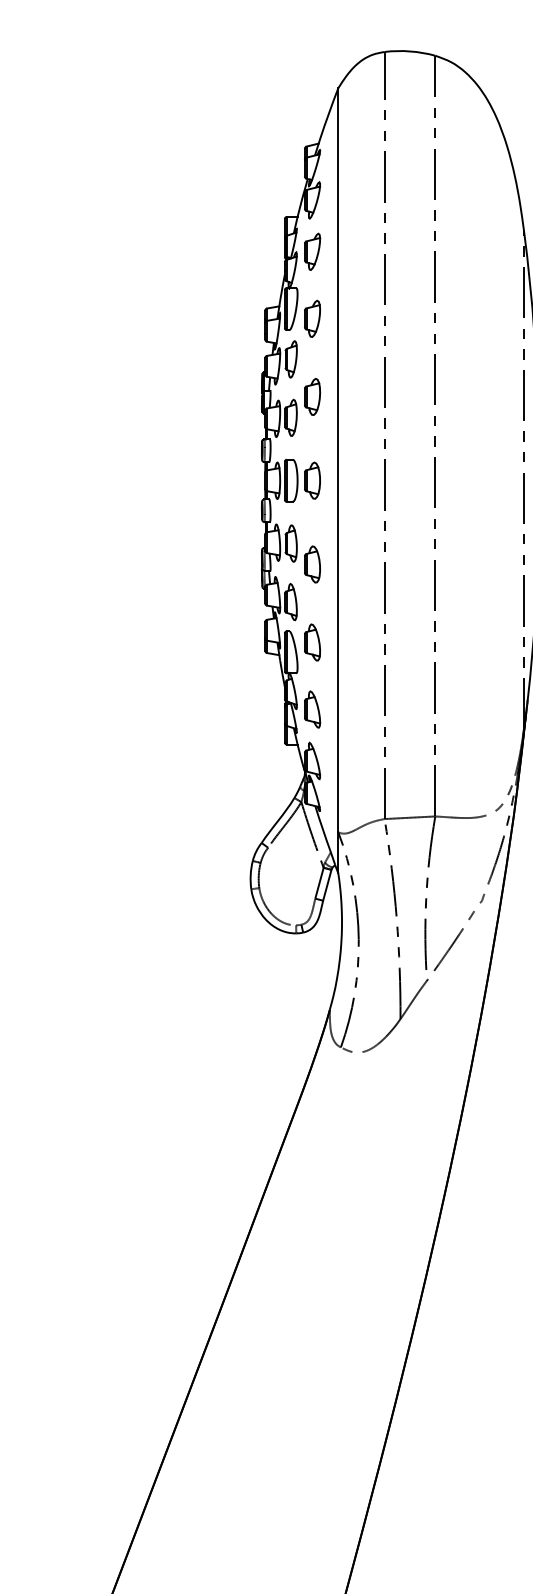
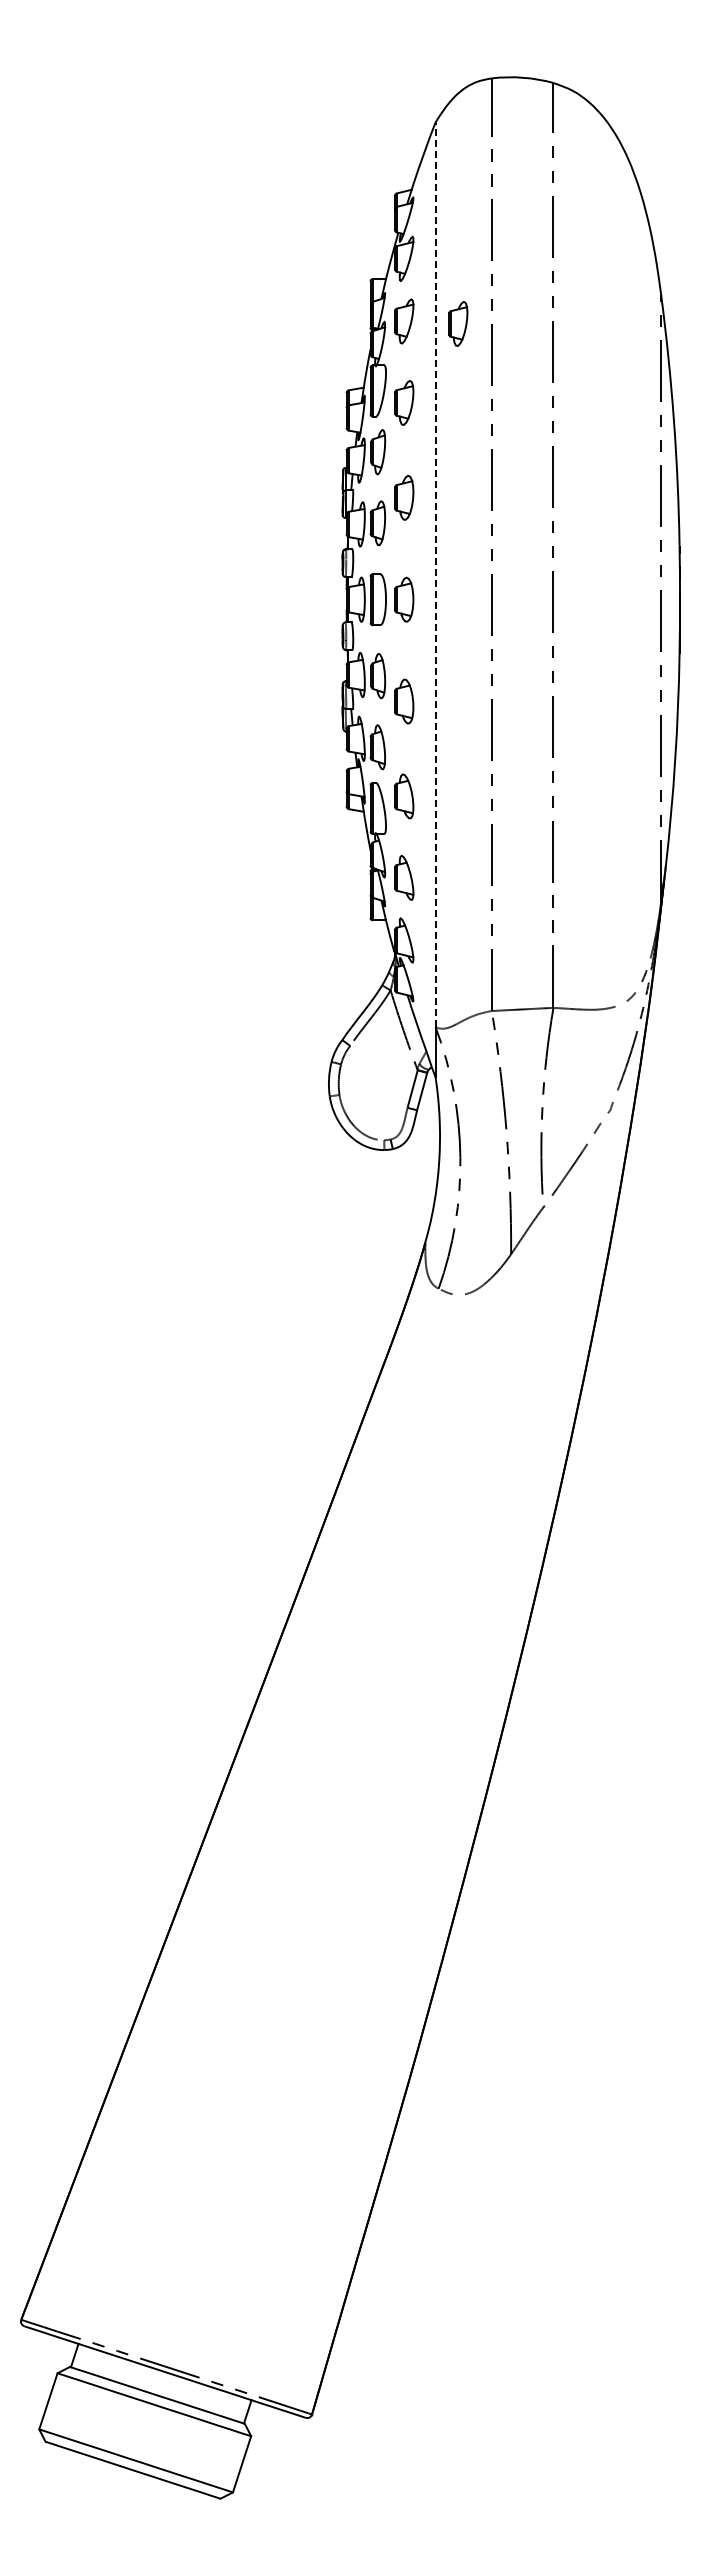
part: (357, 253) -> (458, 323), added
line: (338, 460) -> (435, 574), solid -> dashed

